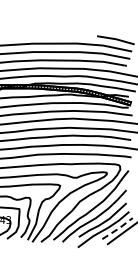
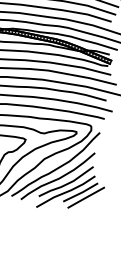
line: (119, 228) -> (82, 192), dashed -> solid

